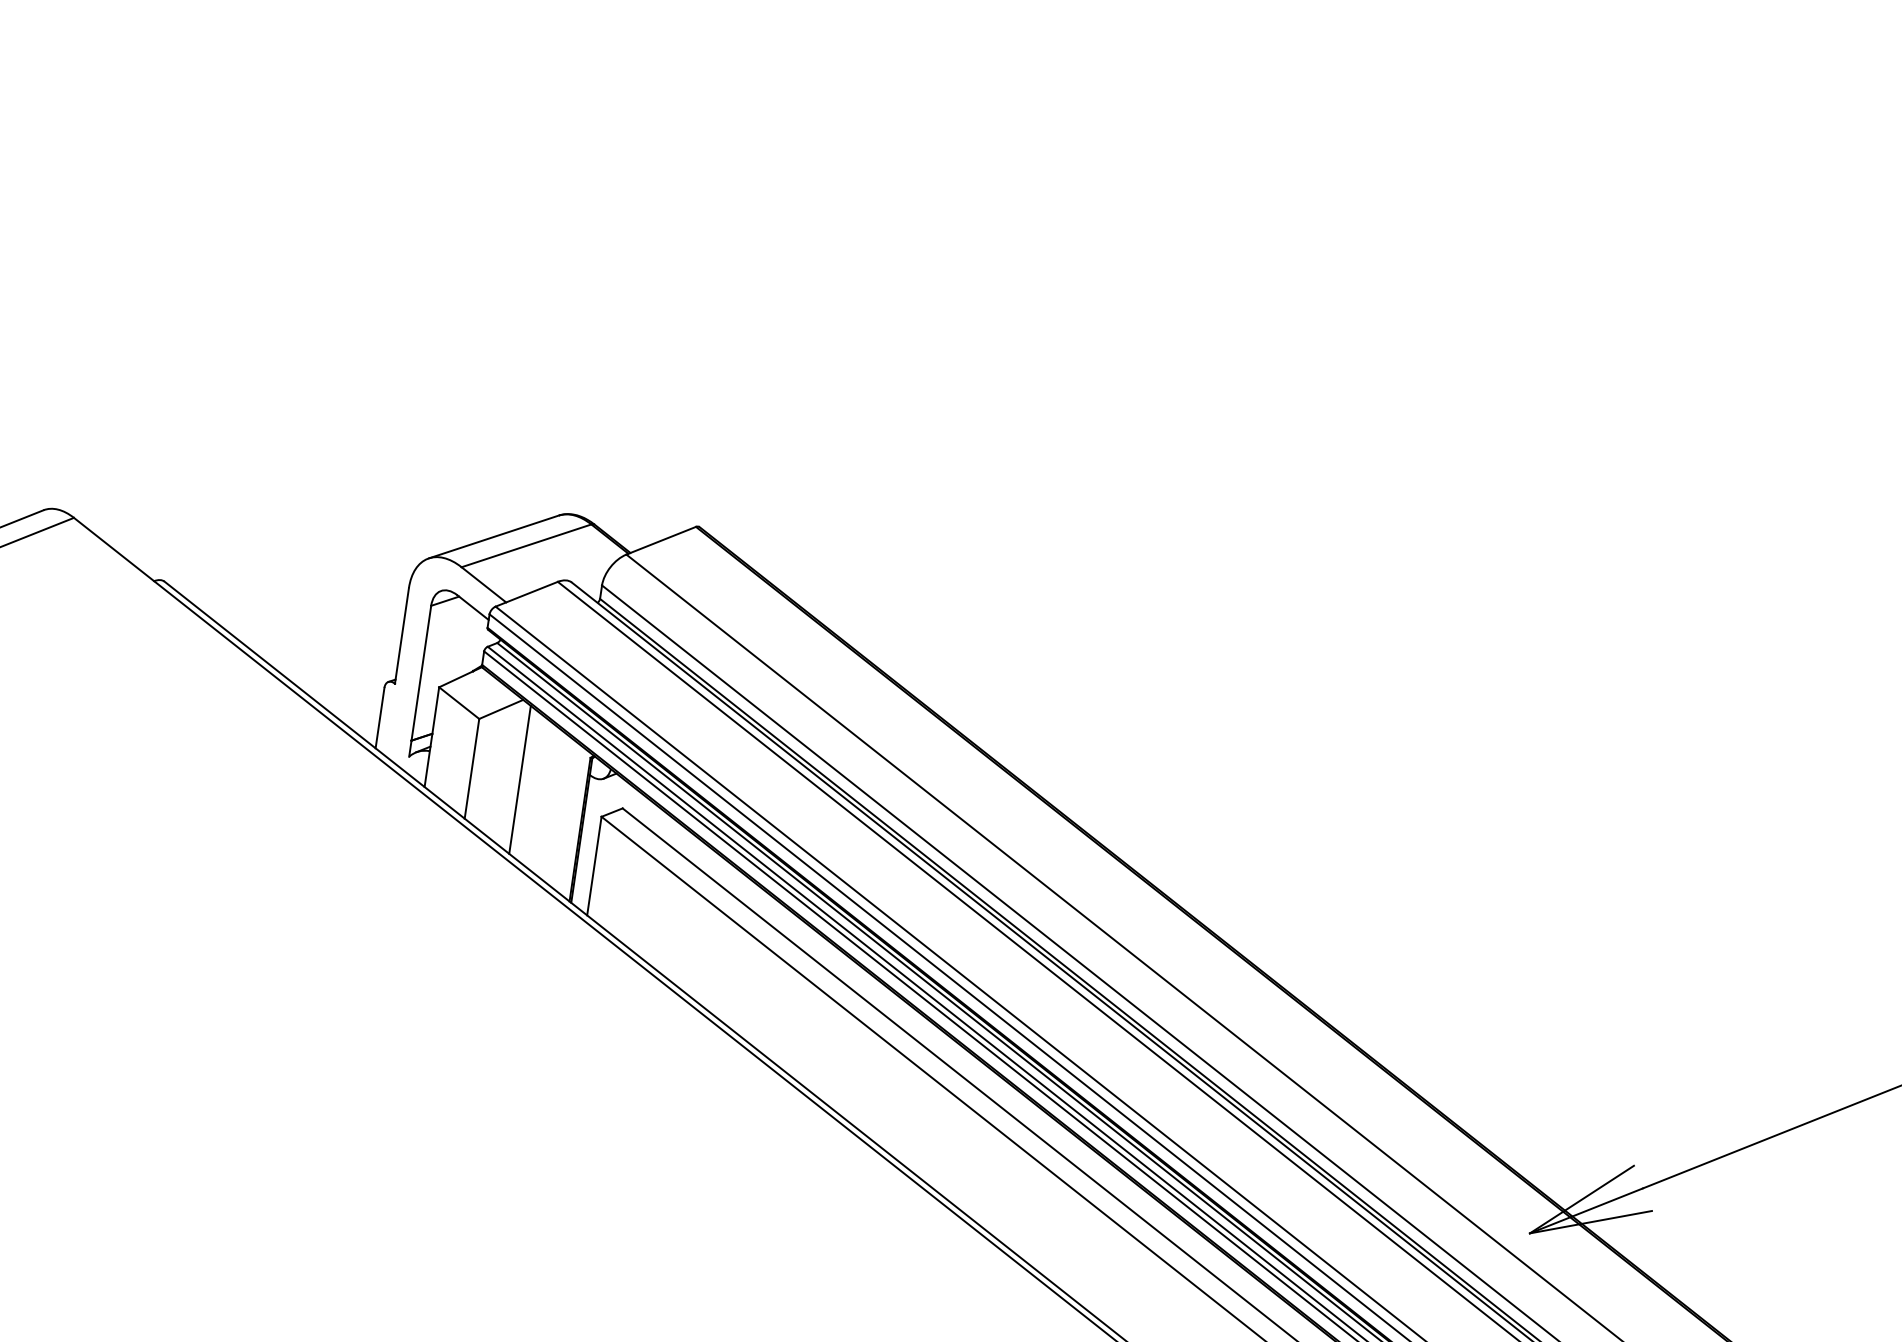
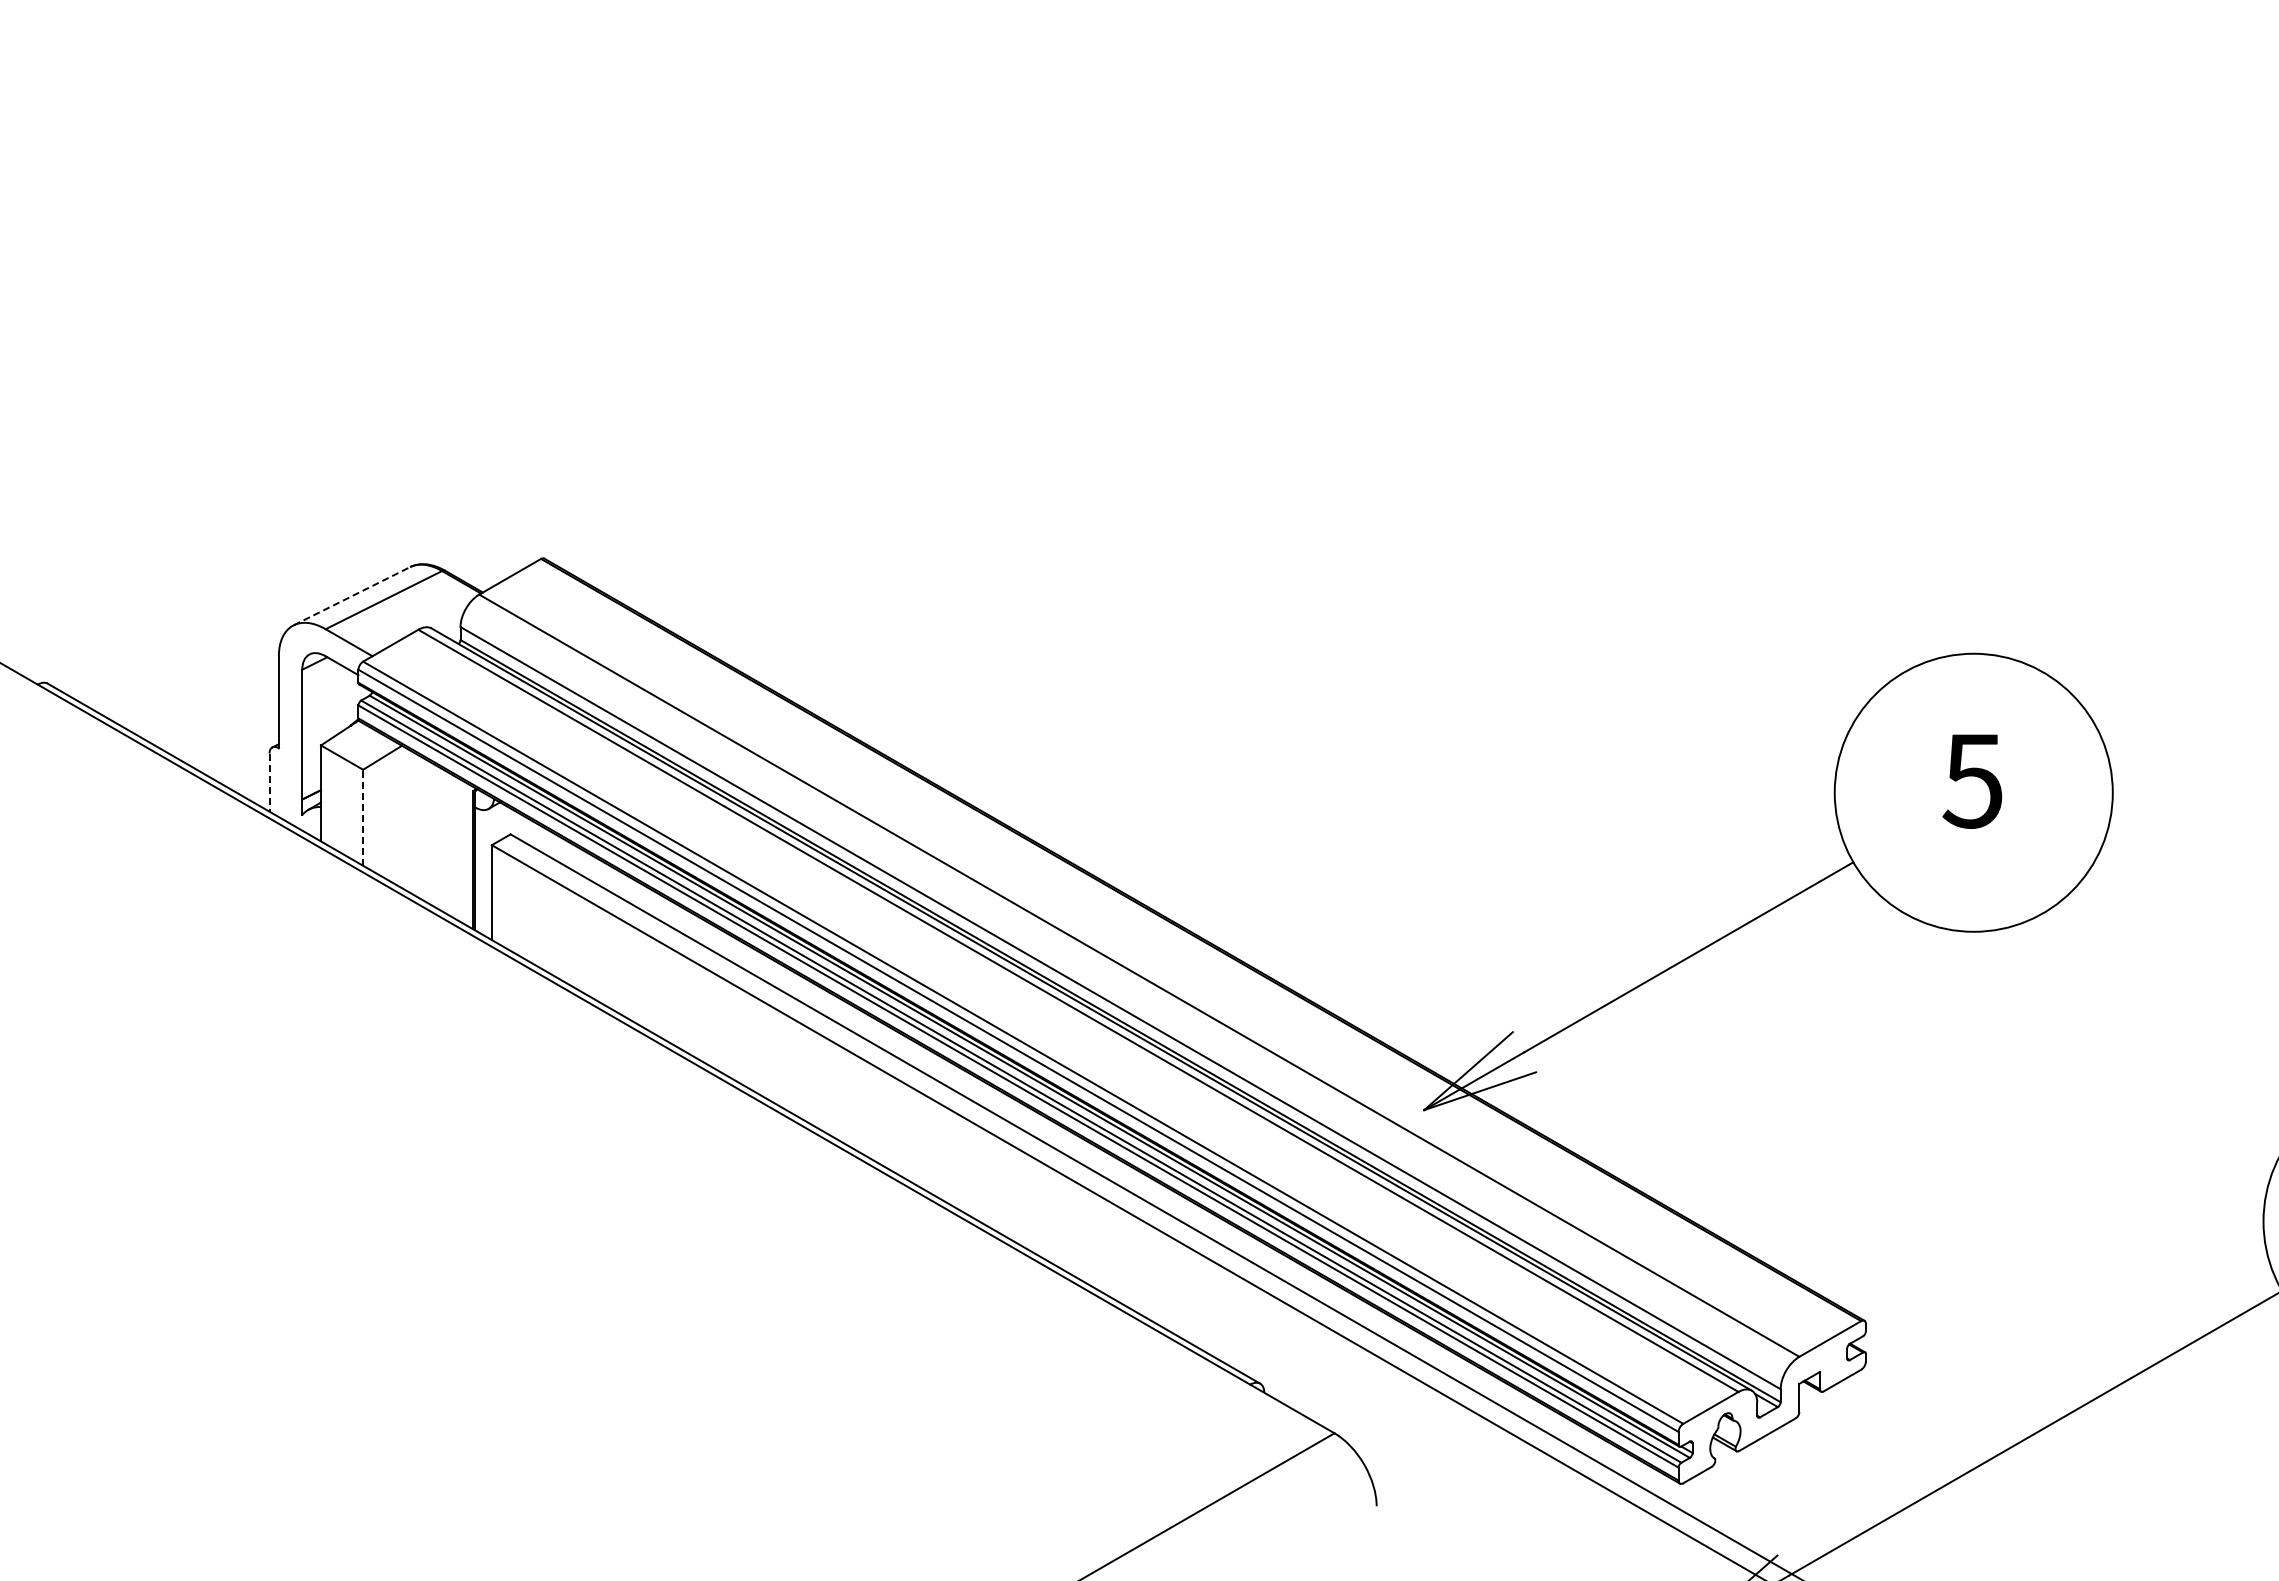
line: (494, 536) -> (352, 595), solid -> dashed
line: (379, 719) -> (269, 783), solid -> dashed
line: (472, 768) -> (363, 817), solid -> dashed
line: (519, 779) -> (409, 821), removed

